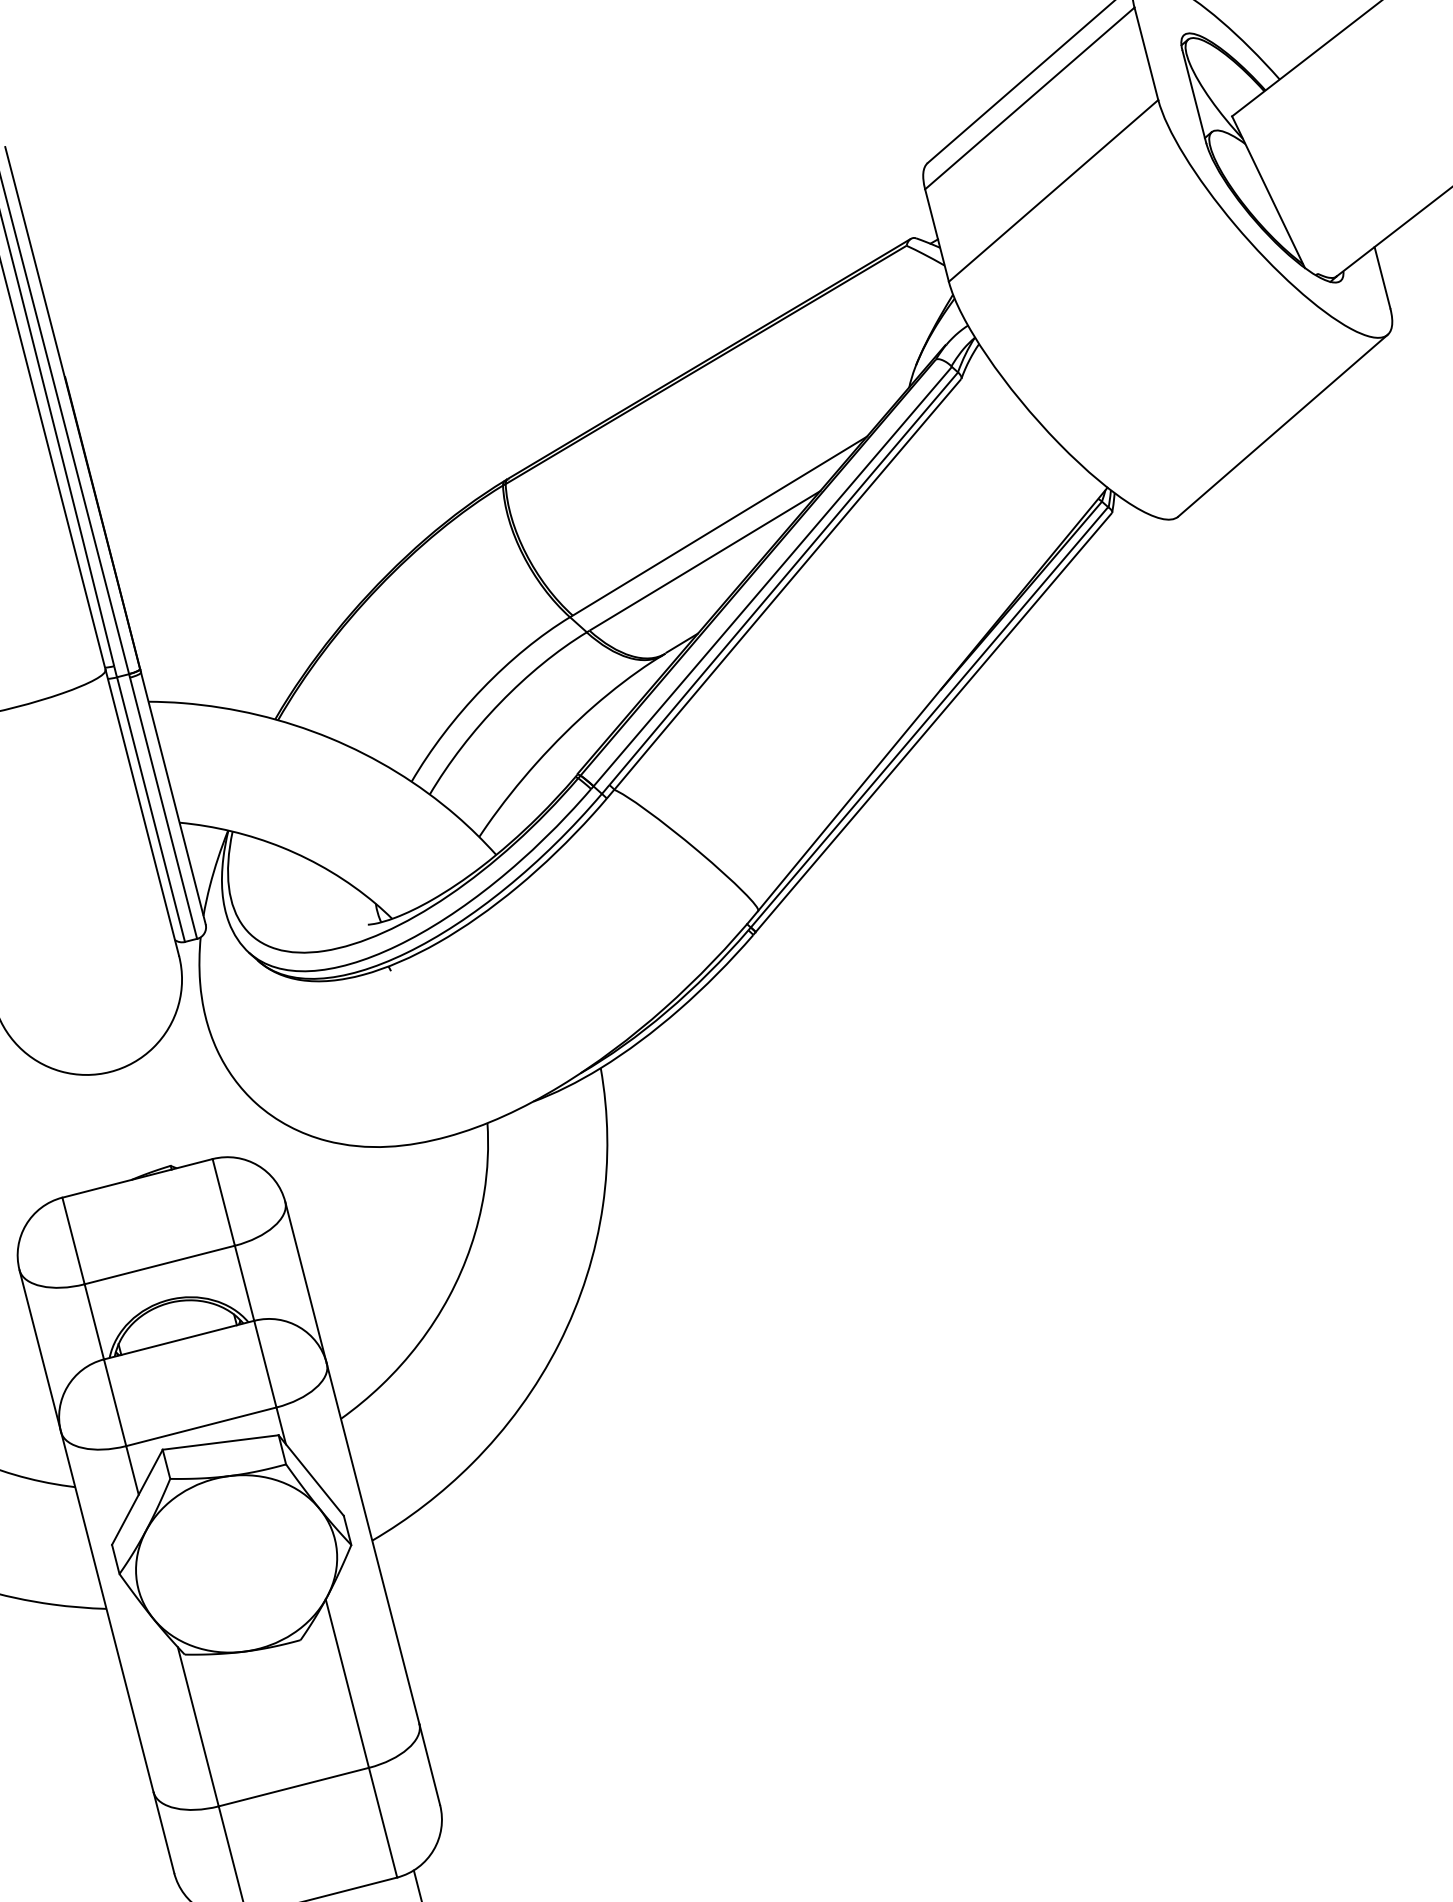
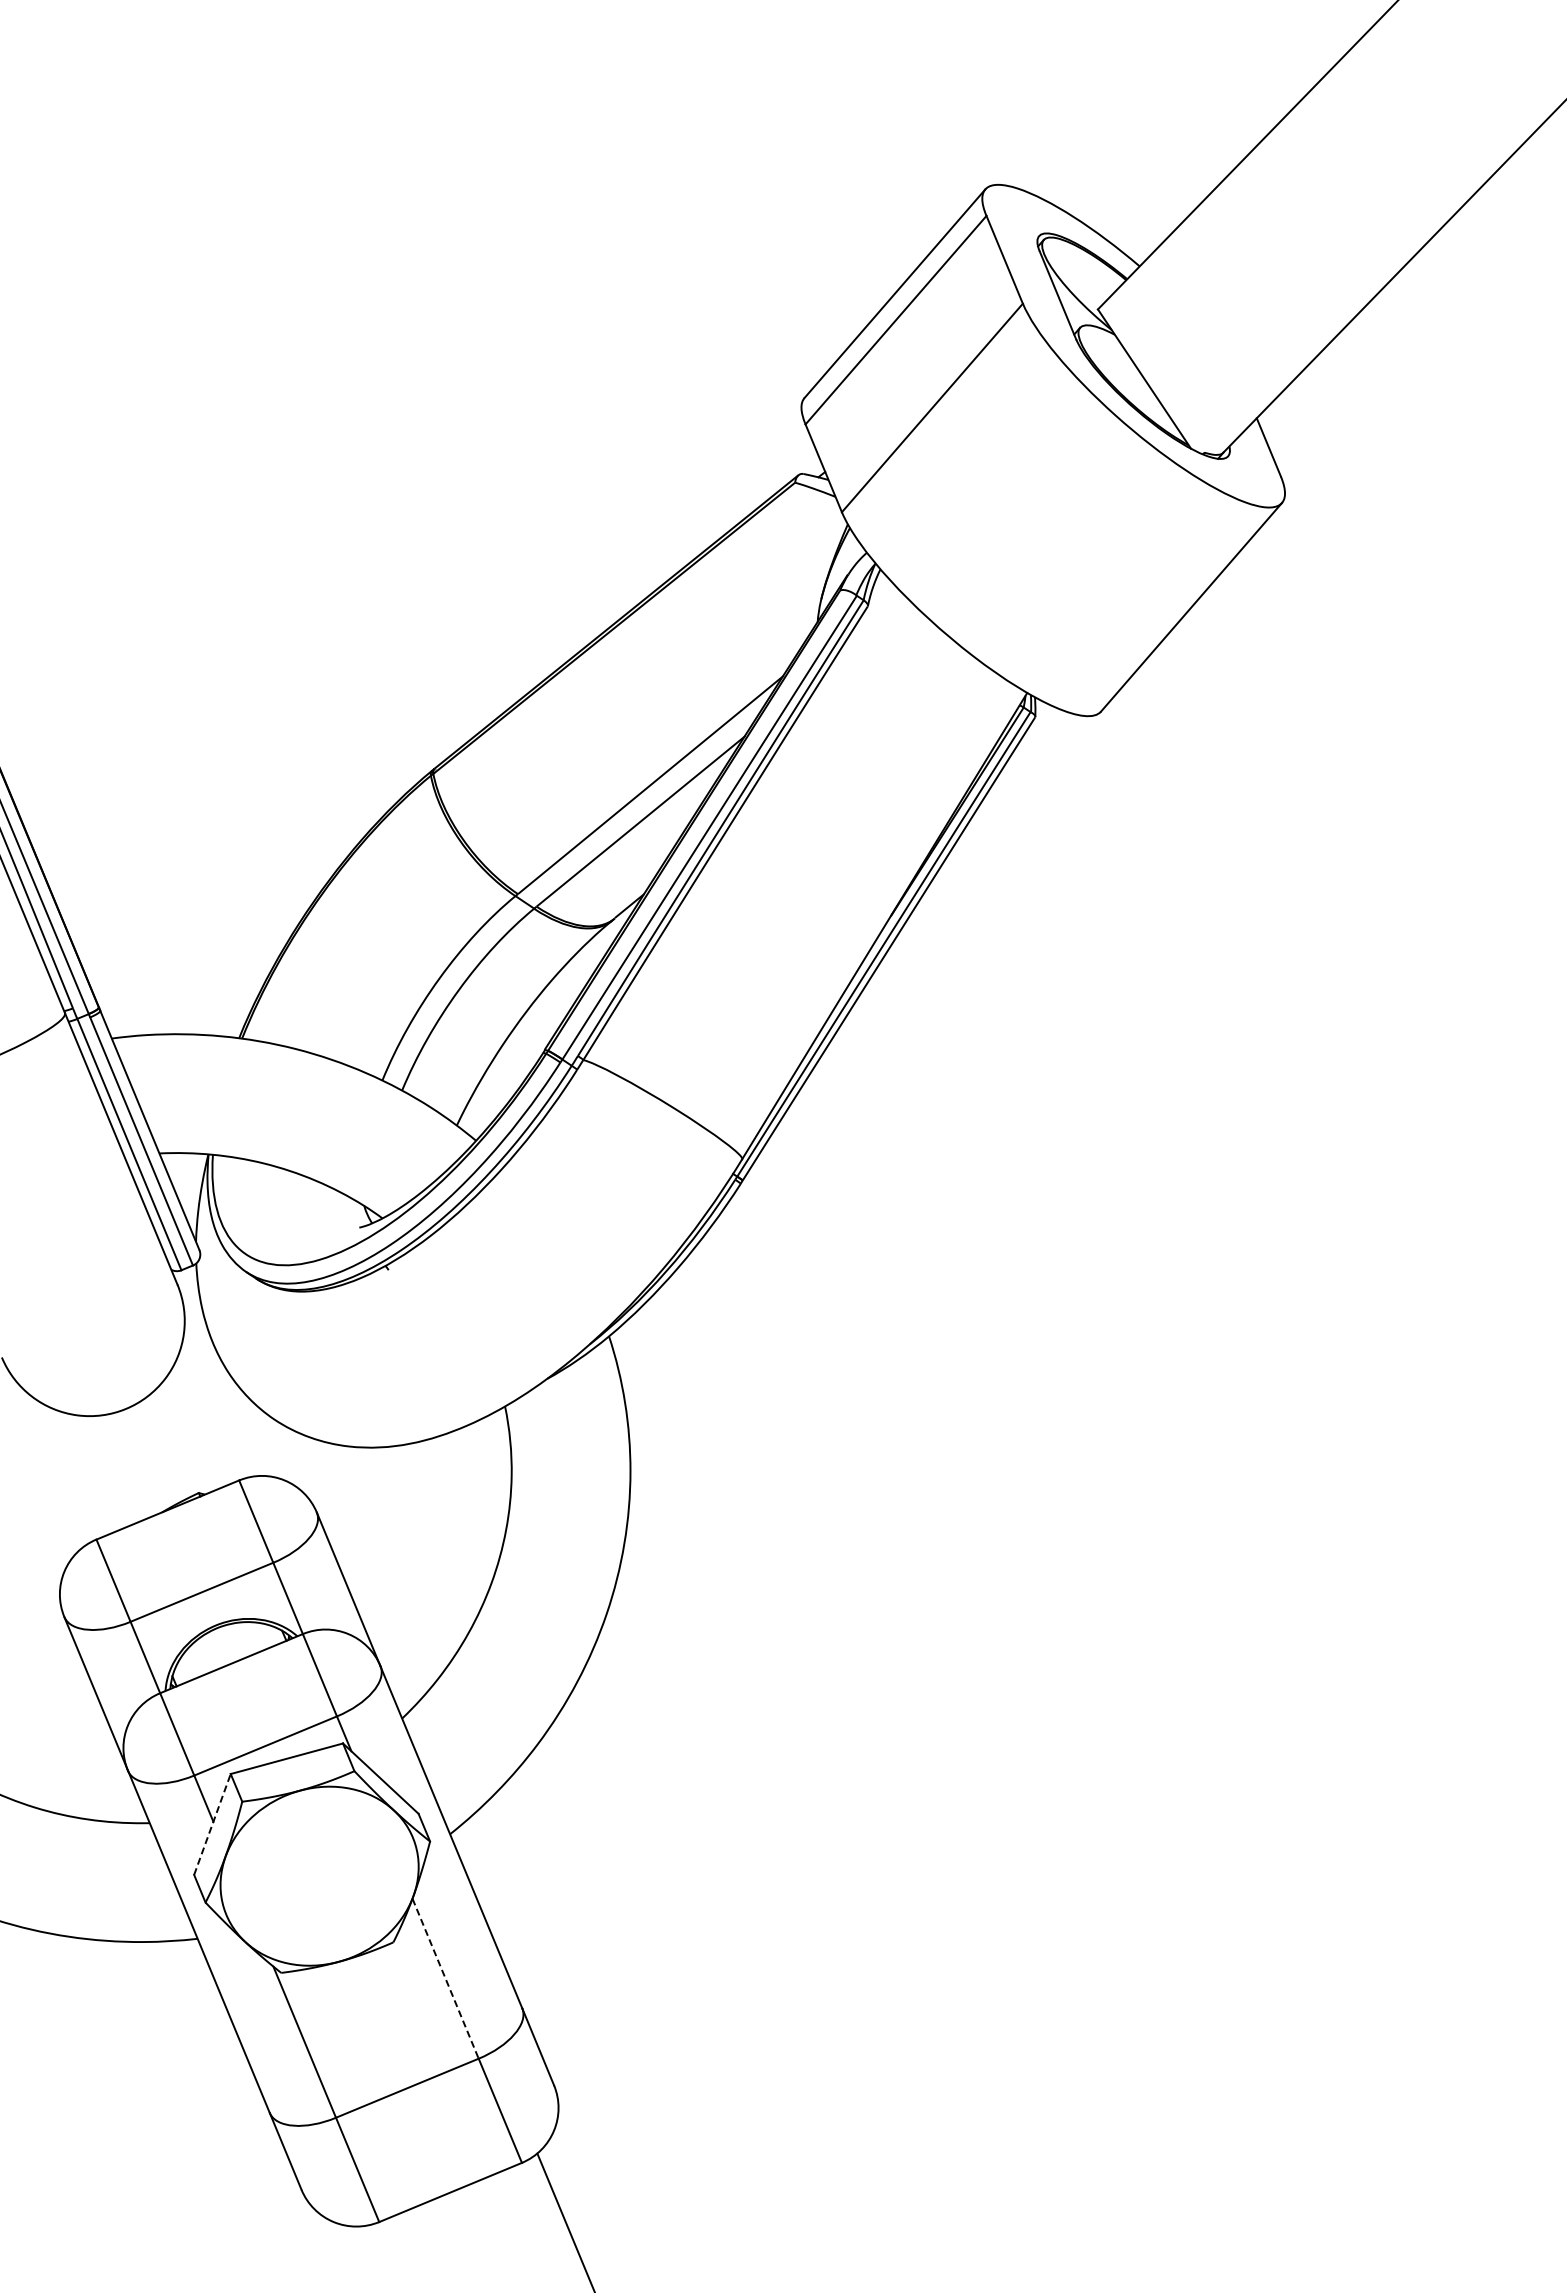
line: (137, 1497) -> (212, 1824), solid -> dashed
line: (347, 1683) -> (445, 1978), solid -> dashed

